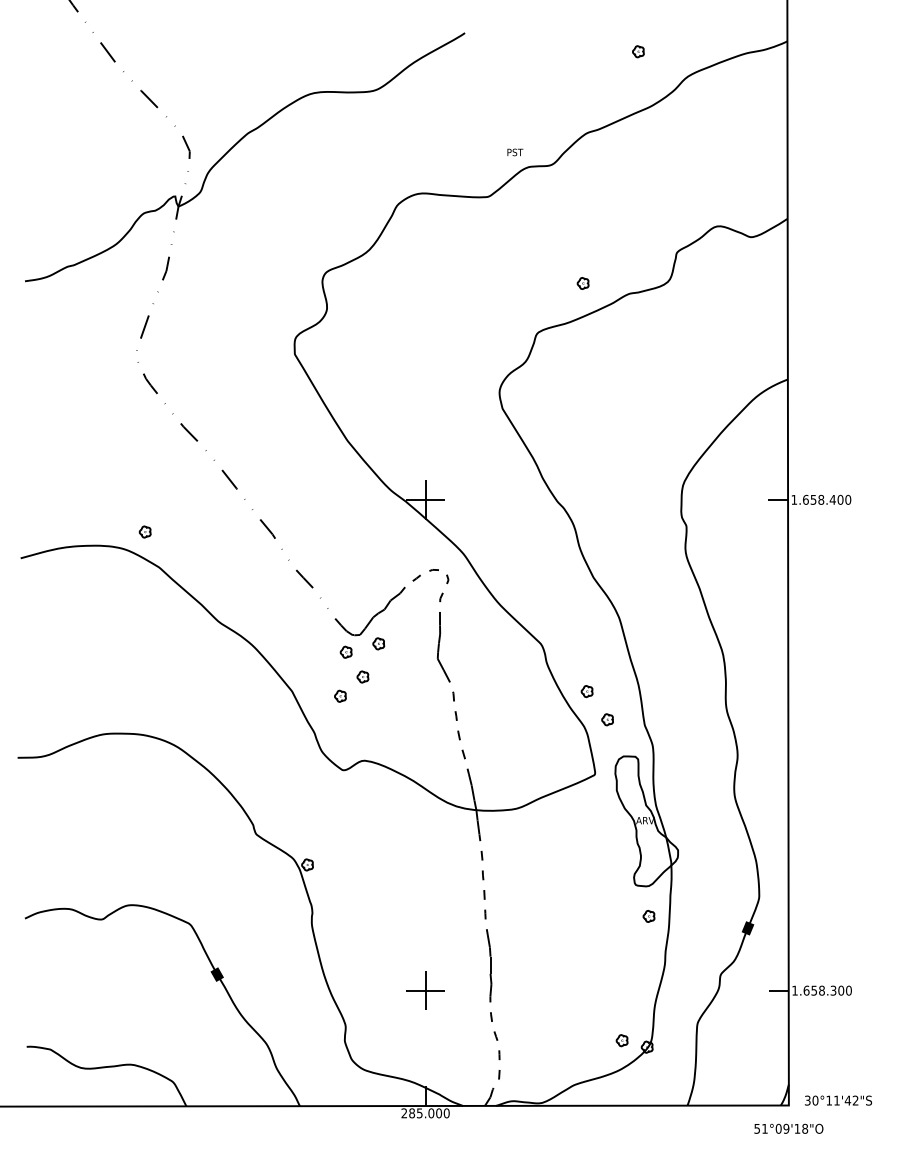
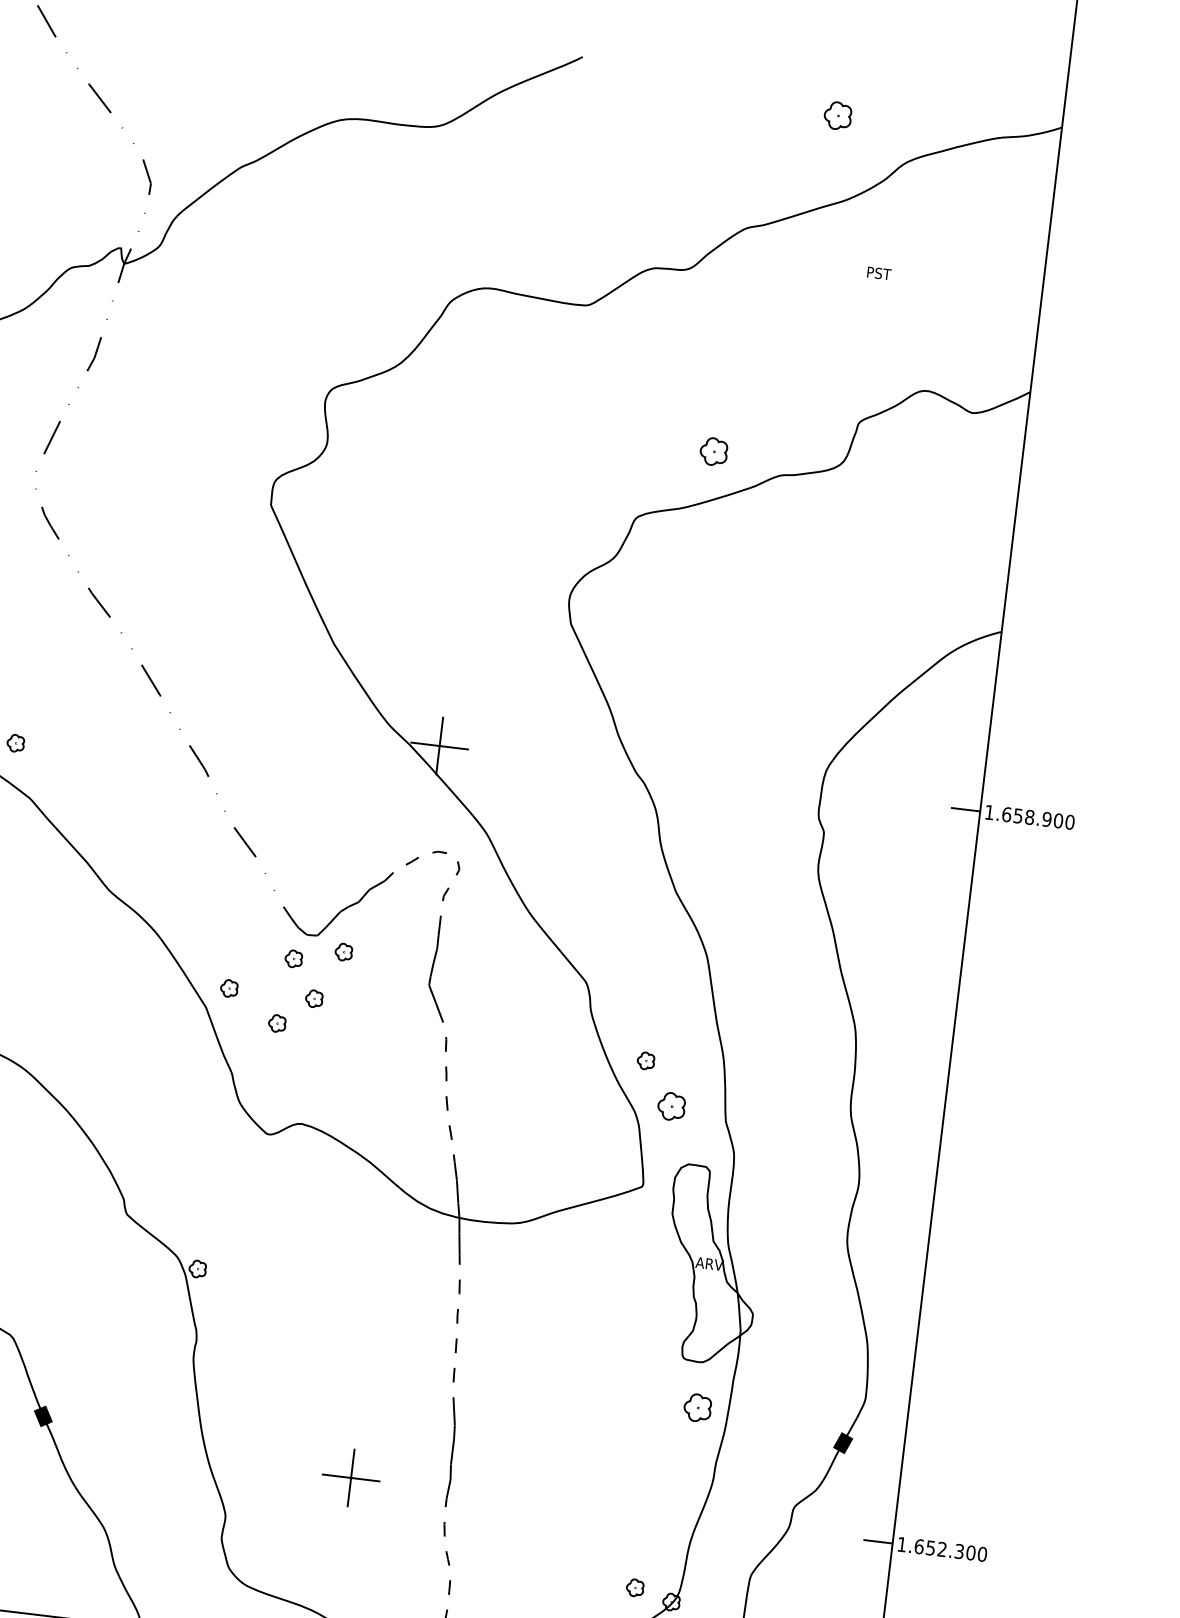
part: (638, 51) -> (838, 115), size x1.6
text: (515, 152) -> (879, 273), moved
part: (582, 283) -> (712, 451), size x1.6
text: (832, 499) -> (1046, 818), 1.658.400 -> 1.658.900
part: (305, 676) -> (228, 987), added
part: (607, 719) -> (671, 1106), size x1.6
part: (648, 915) -> (697, 1406), size x1.6
text: (821, 990) -> (941, 1549), 1.658.300 -> 1.652.300

